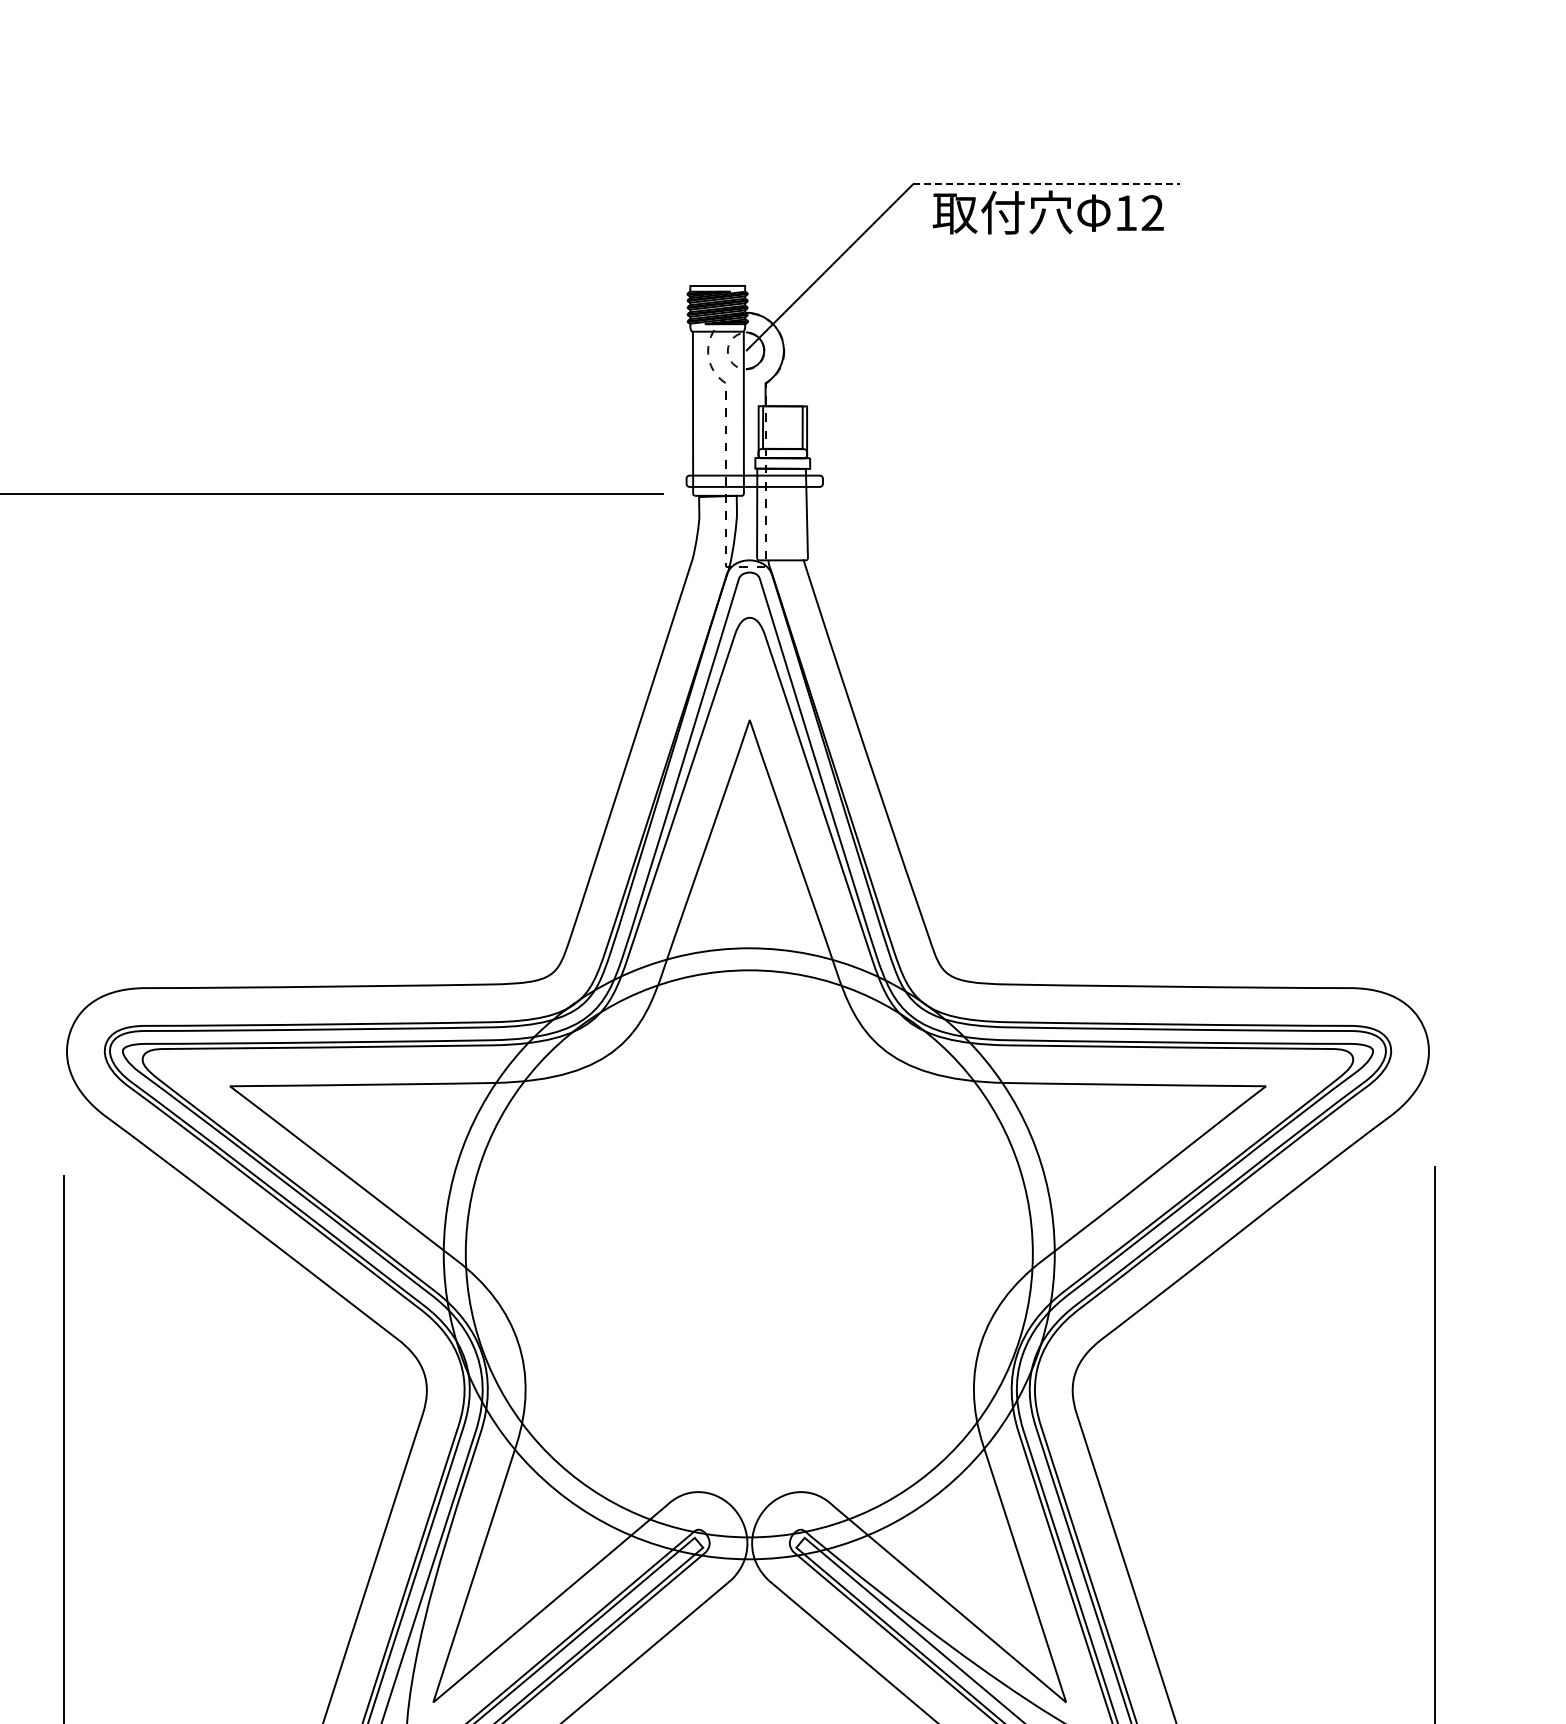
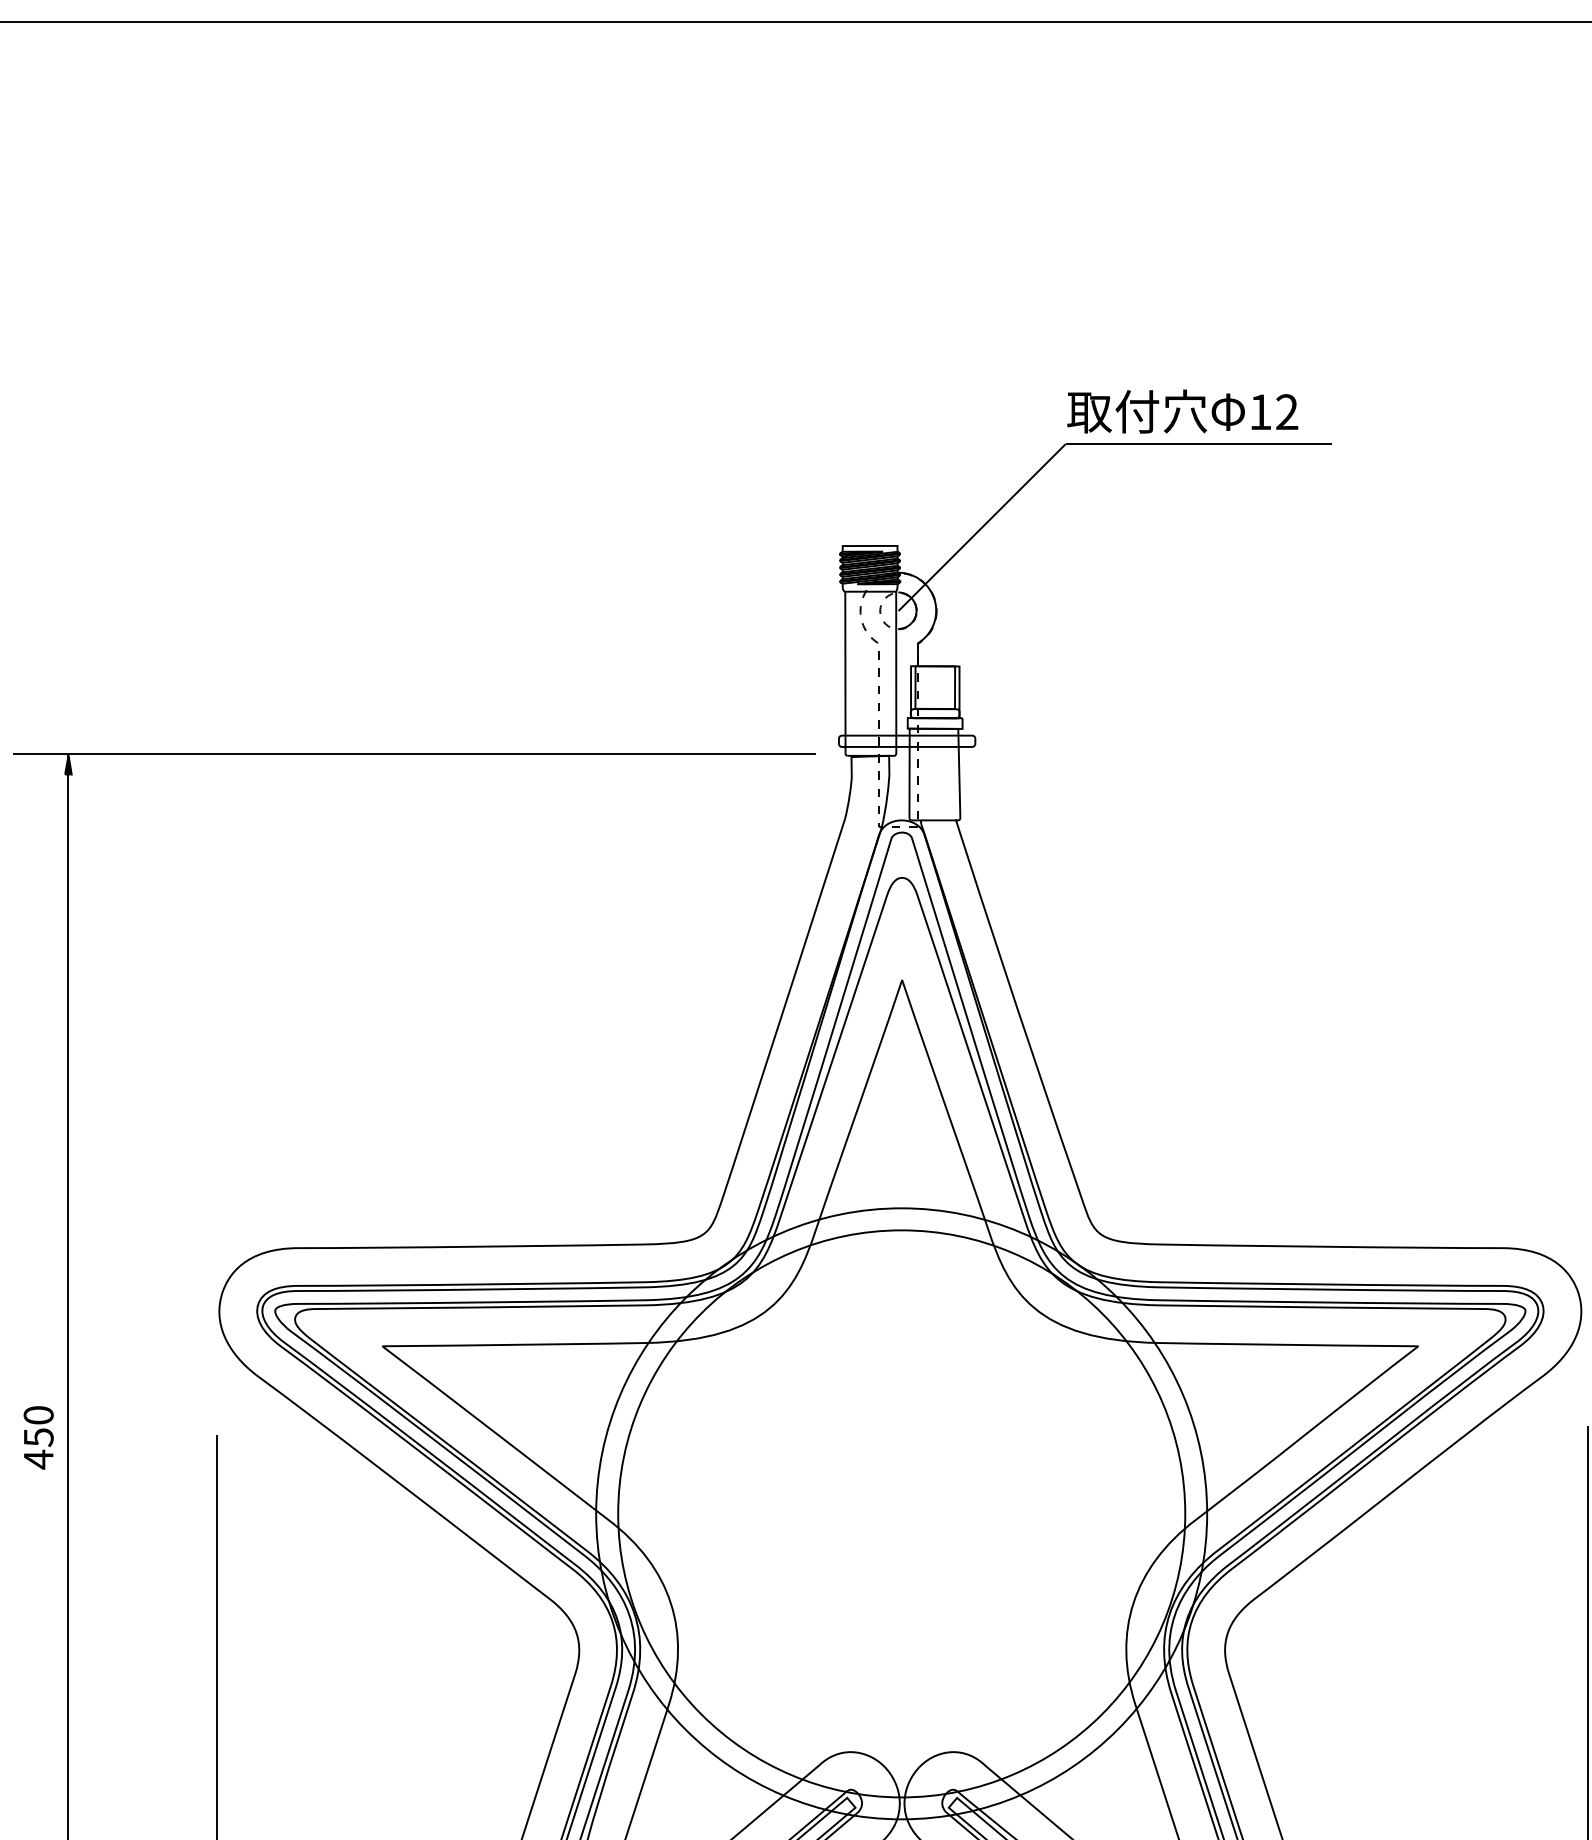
line: (1047, 184) -> (1199, 444), dashed -> solid
text: (1048, 212) -> (1182, 411), moved

